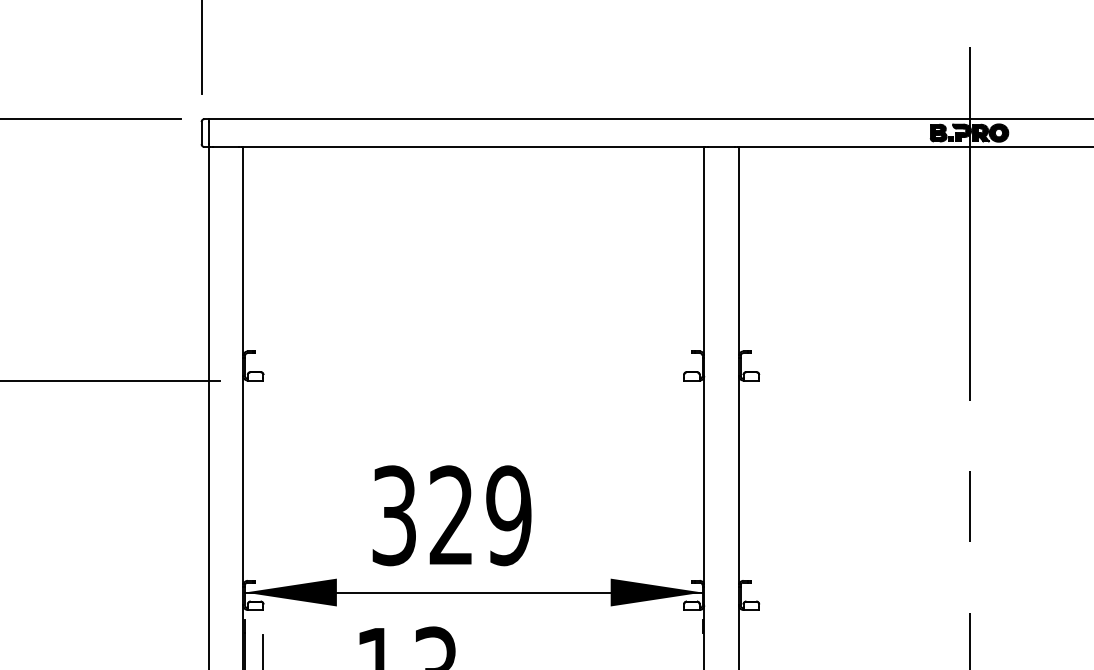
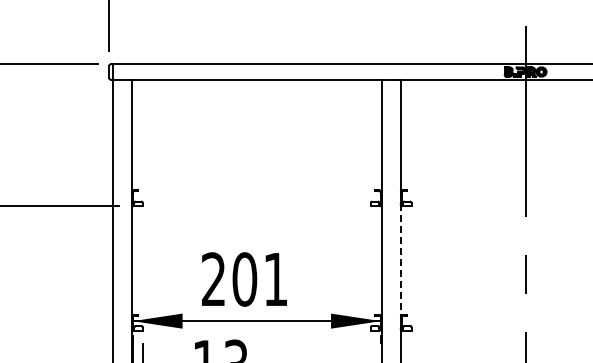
line: (738, 480) -> (400, 260), solid -> dashed
text: (452, 515) -> (245, 279), 329 -> 201

